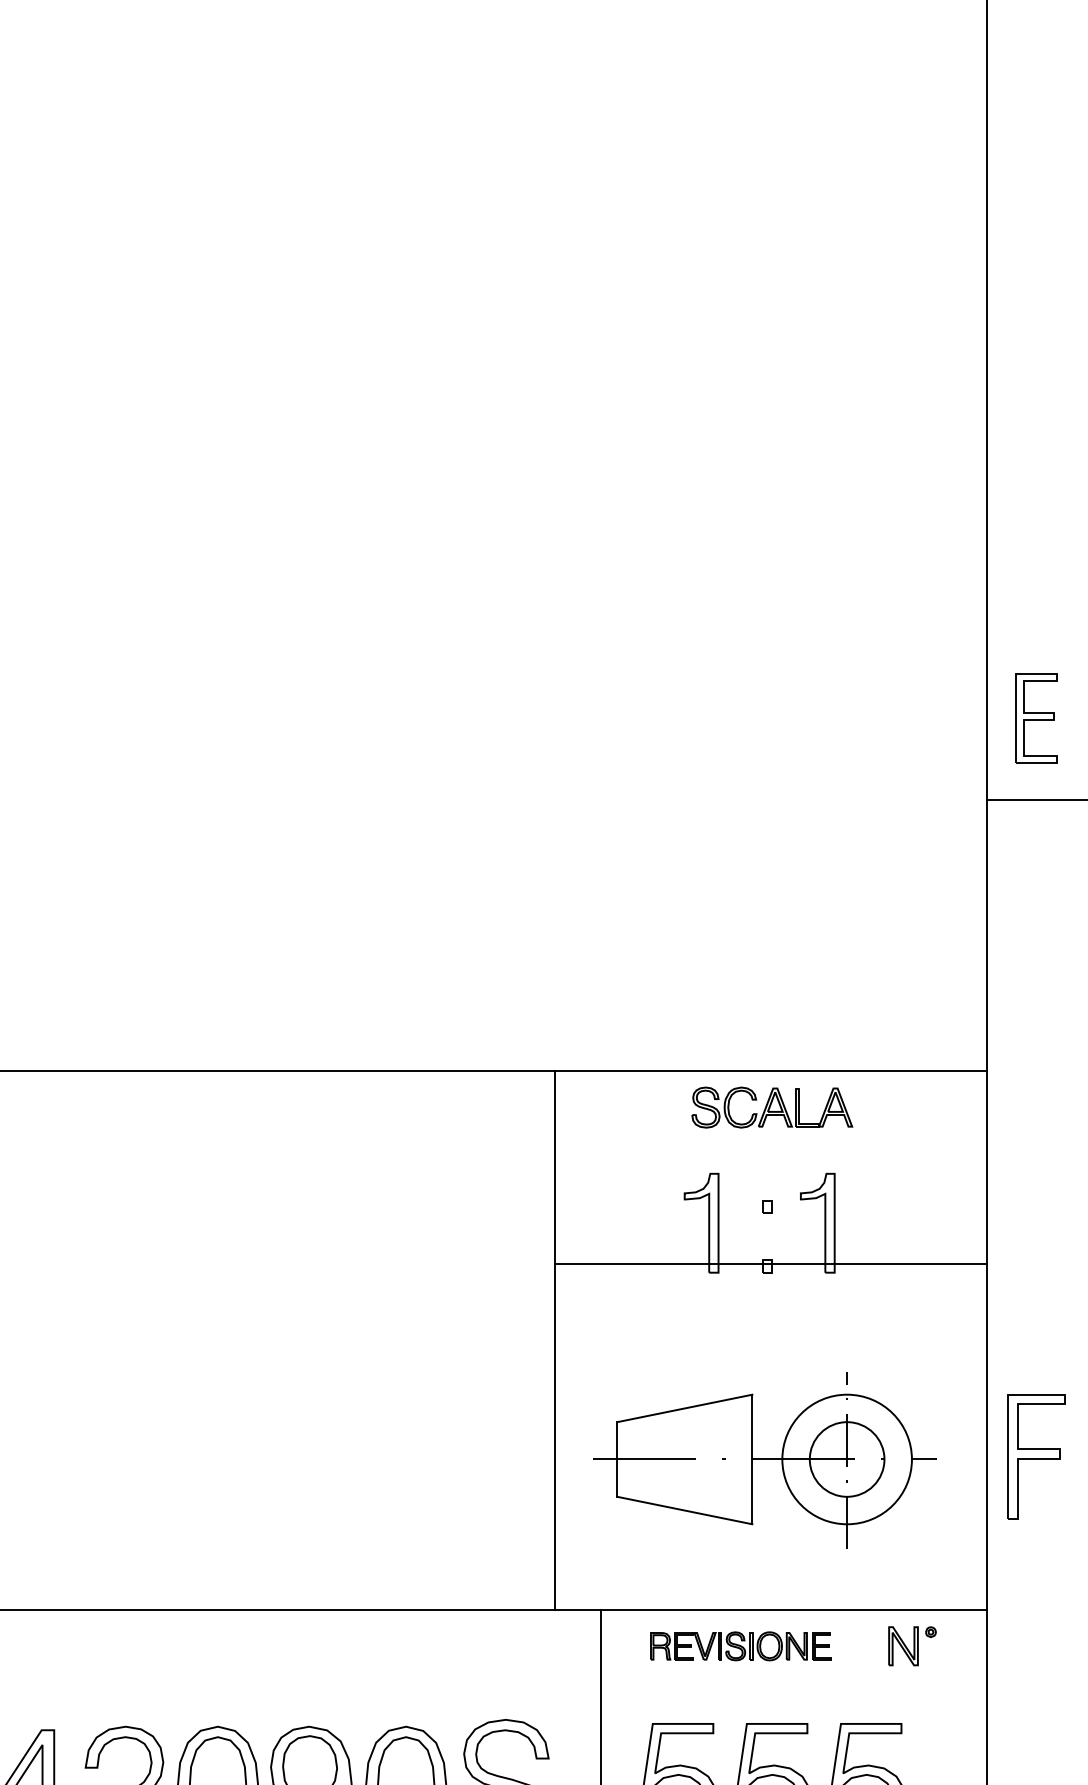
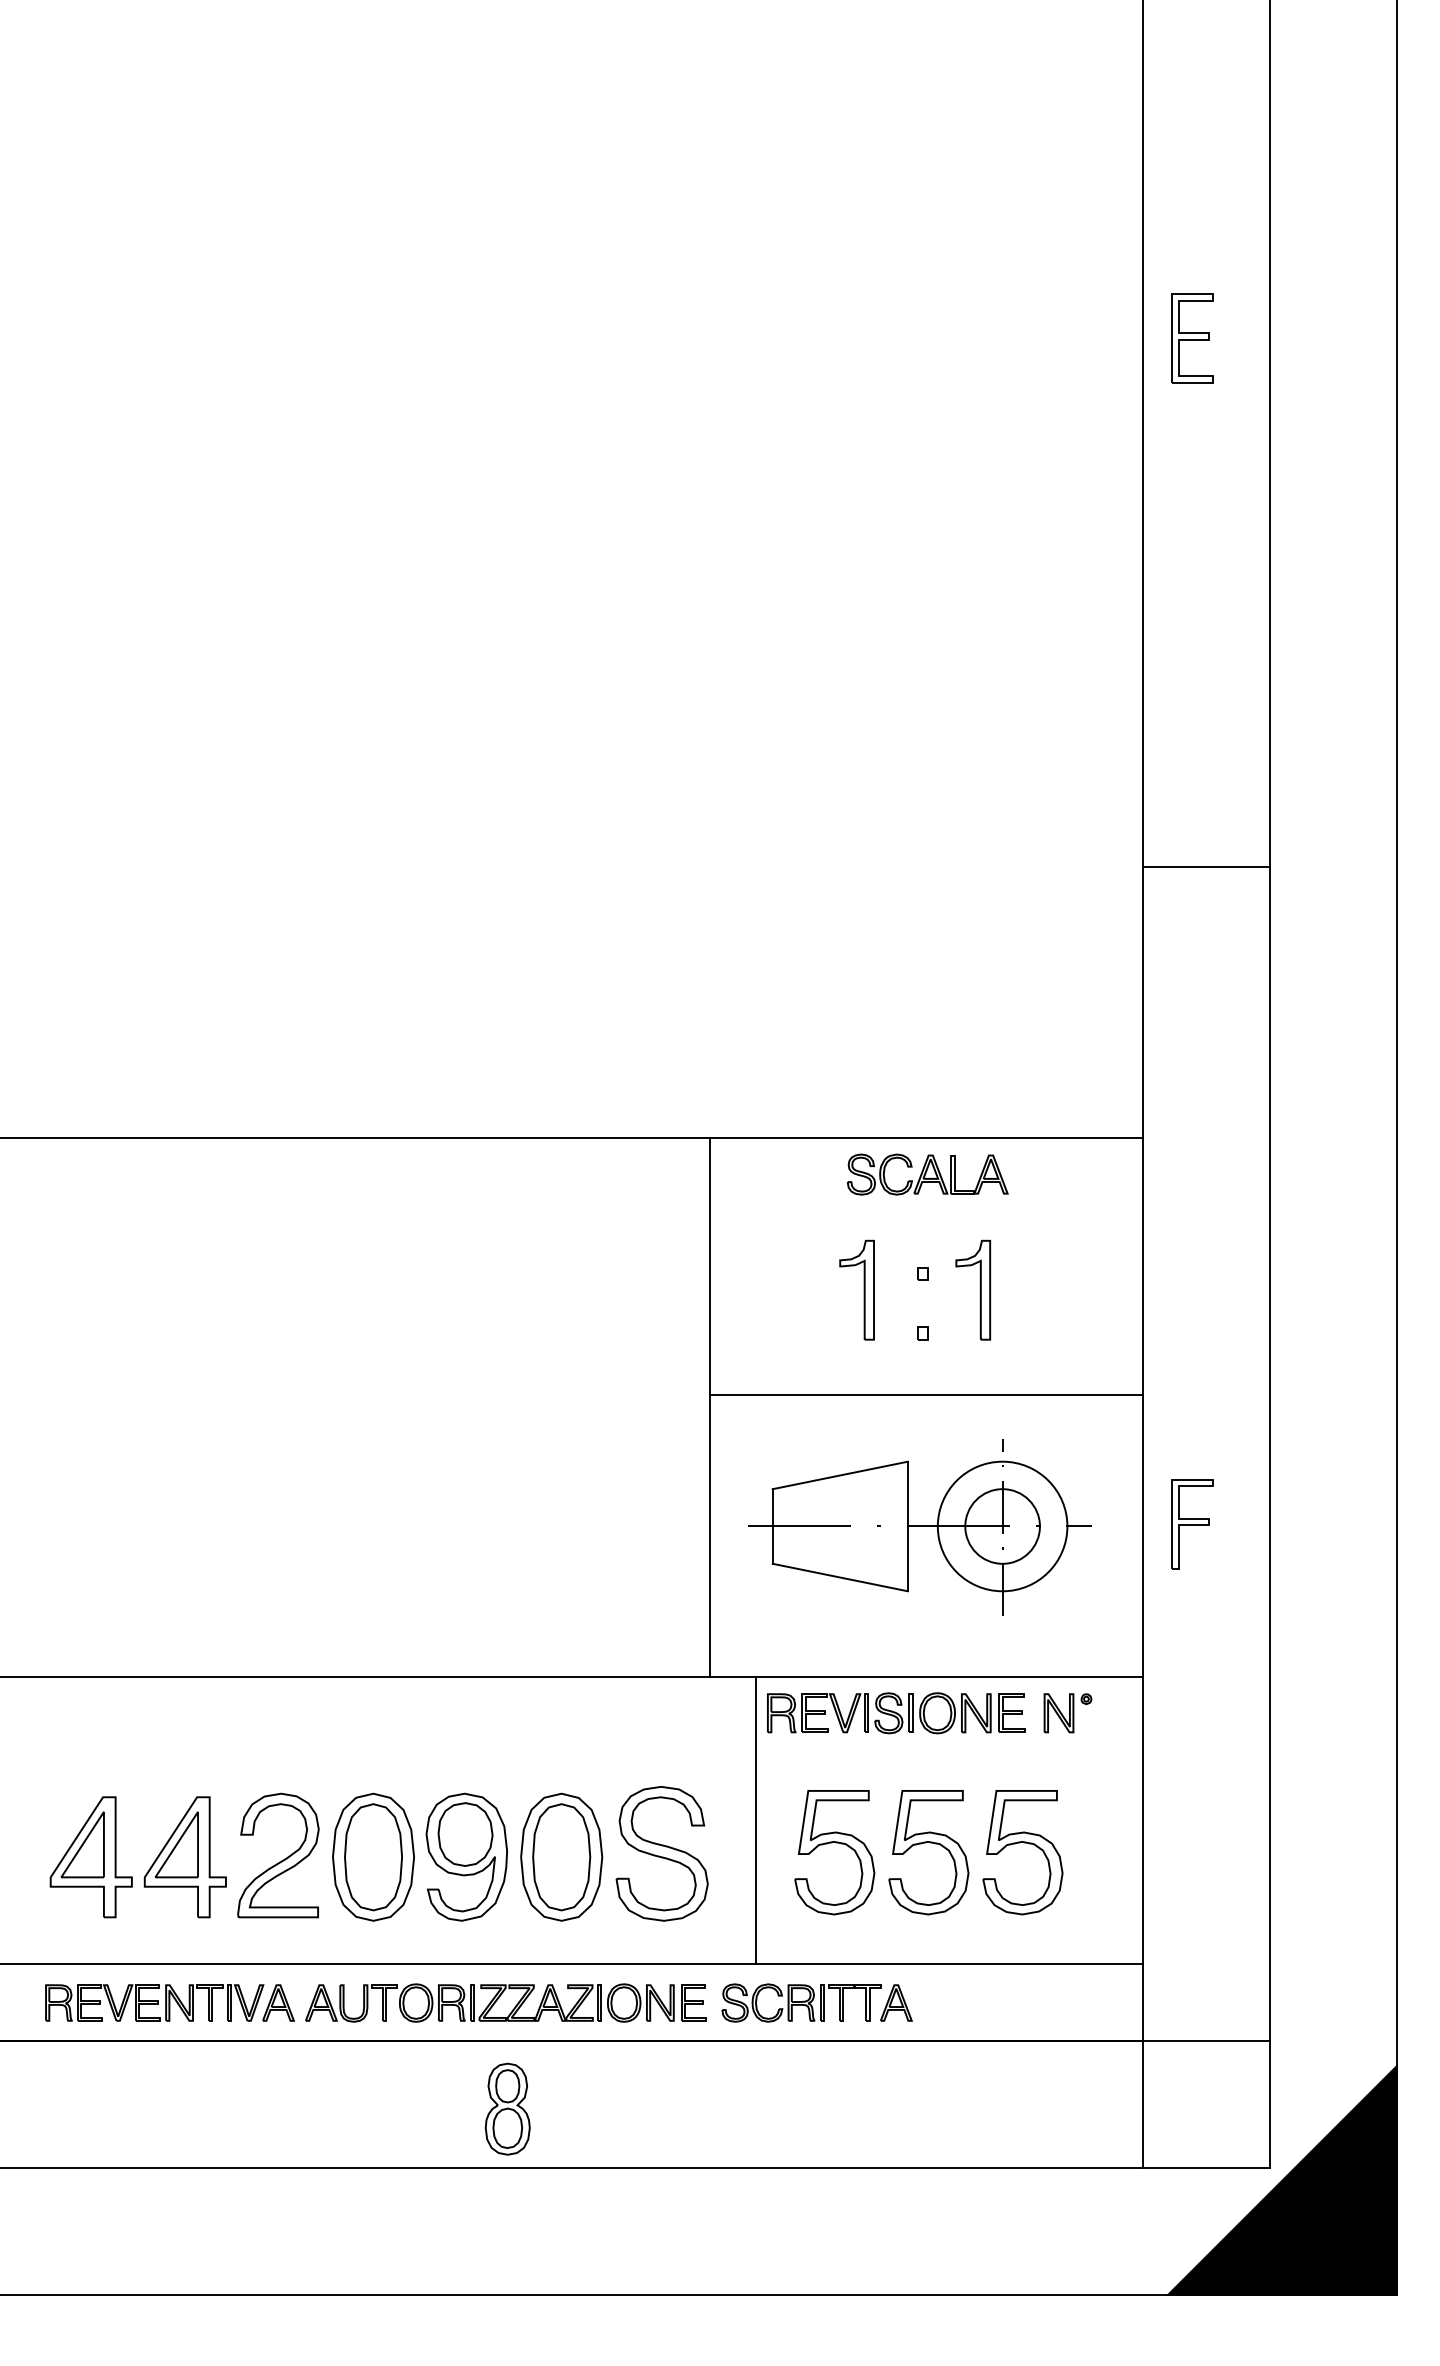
part: (1037, 718) -> (1192, 338), moved
line: (771, 1264) -> (926, 1395), moved
part: (1037, 1457) -> (1192, 1524), size x0.71
part: (741, 1646) -> (896, 1713), size x1.43

